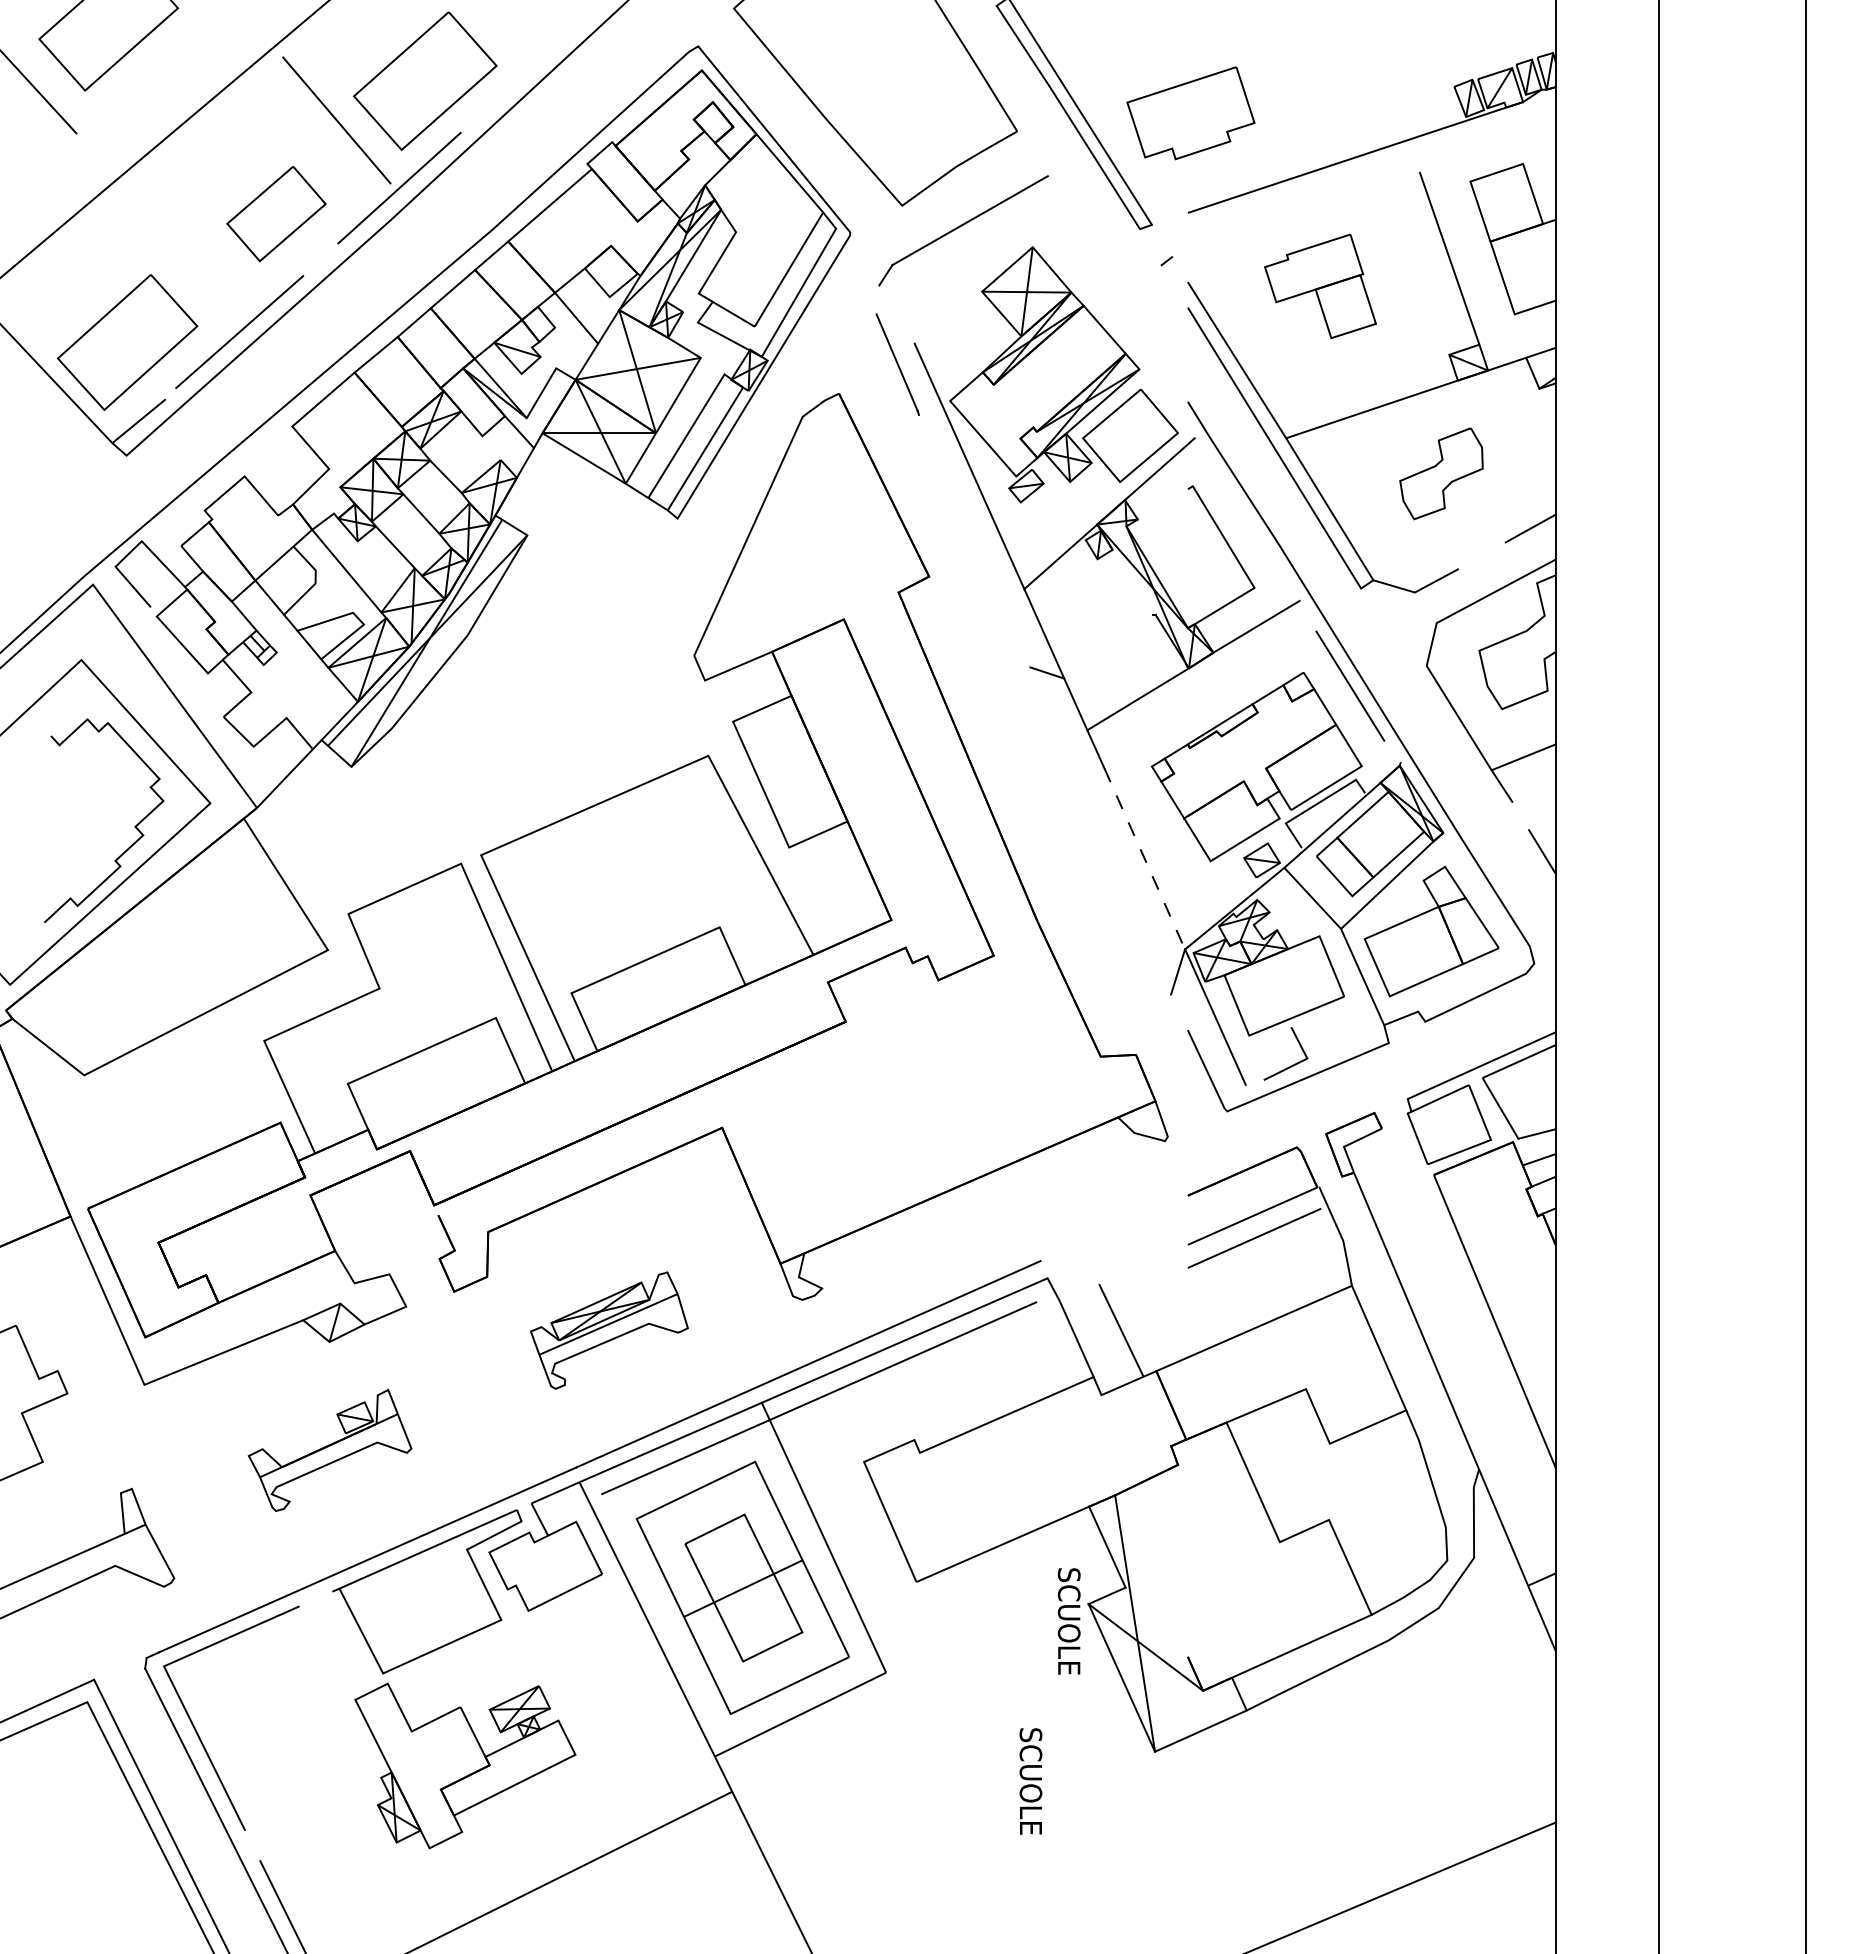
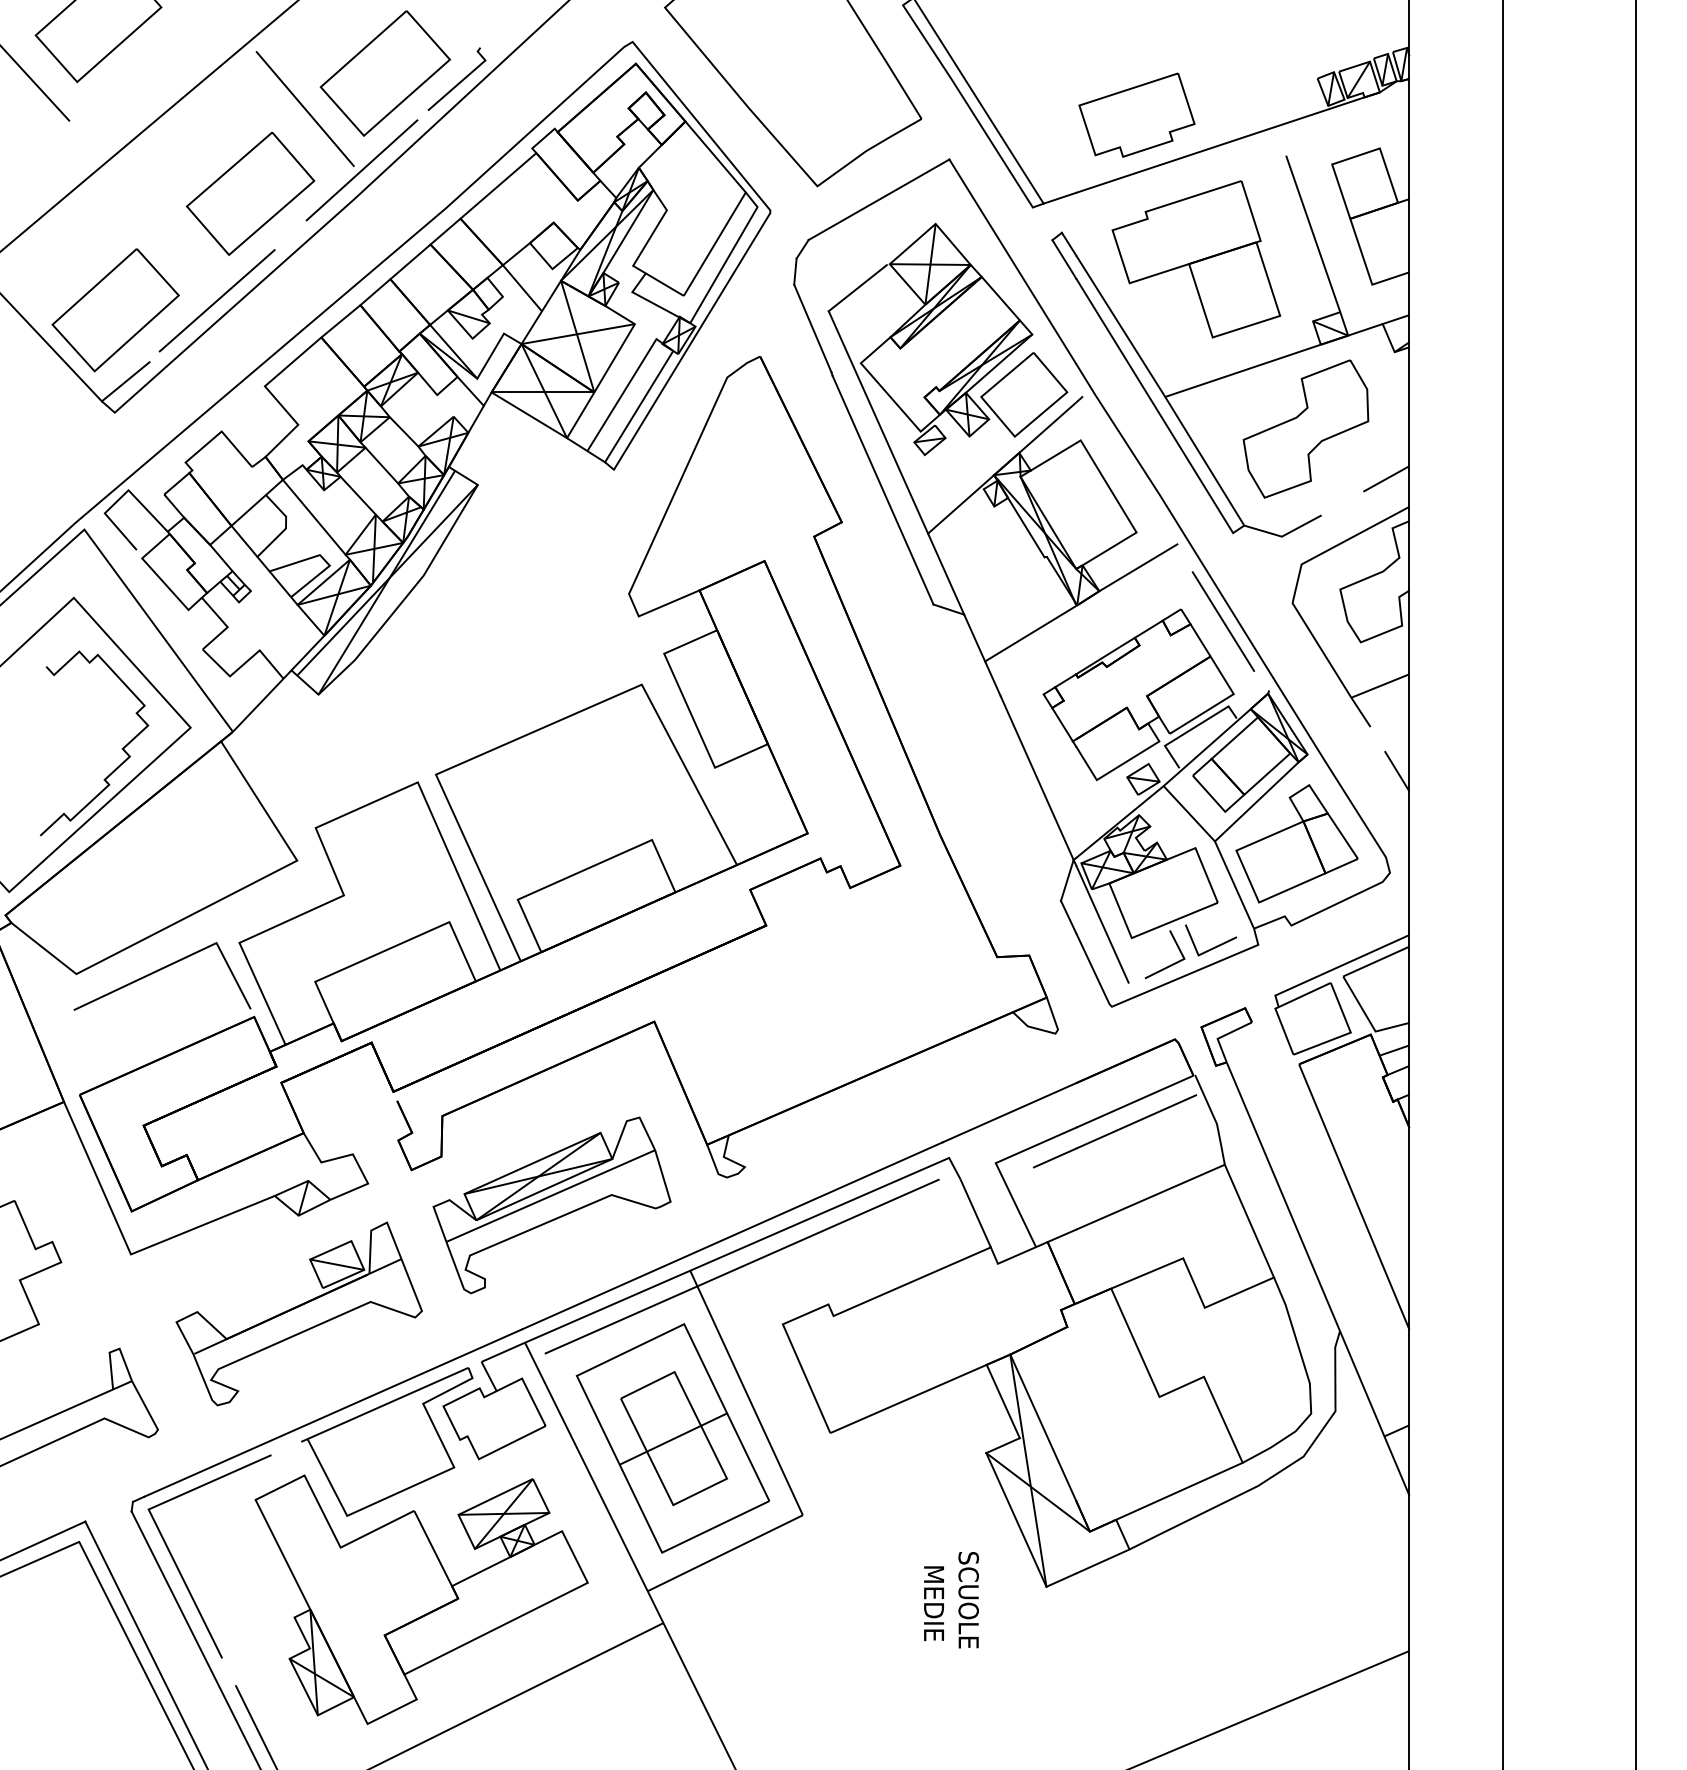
line: (505, 91) -> (458, 82), added
part: (1190, 113) -> (1136, 115), moved
part: (276, 213) -> (250, 193), size x1.43
line: (1169, 218) -> (1059, 197), added
line: (1179, 269) -> (1068, 244), added
line: (1174, 286) -> (1064, 259), added
part: (1320, 286) -> (1196, 259), size x1.67
line: (1117, 288) -> (1012, 261), added
line: (877, 299) -> (795, 271), added
line: (946, 317) -> (857, 287), added
part: (1441, 473) -> (1305, 428), size x1.67
line: (1162, 504) -> (1053, 456), added
line: (974, 541) -> (882, 490), added
line: (1132, 582) -> (1026, 527), added
line: (1144, 859) -> (1036, 778), dashed -> solid
line: (1179, 1012) -> (1068, 917), added
line: (1339, 1045) -> (1213, 947), added
line: (176, 1071) -> (159, 970), added
line: (1113, 1228) -> (1008, 1112), added
line: (1143, 1264) -> (1036, 1145), added
line: (1164, 1278) -> (1055, 1158), added
part: (609, 1330) -> (552, 1205), size x1.67
part: (329, 1450) -> (298, 1313), size x1.67
line: (1151, 1575) -> (1043, 1427), added
text: (1068, 1621) -> (968, 1600), moved
part: (465, 1765) -> (421, 1599), size x1.67
text: (1030, 1781) -> (933, 1613), SCUOLE -> MEDIE

